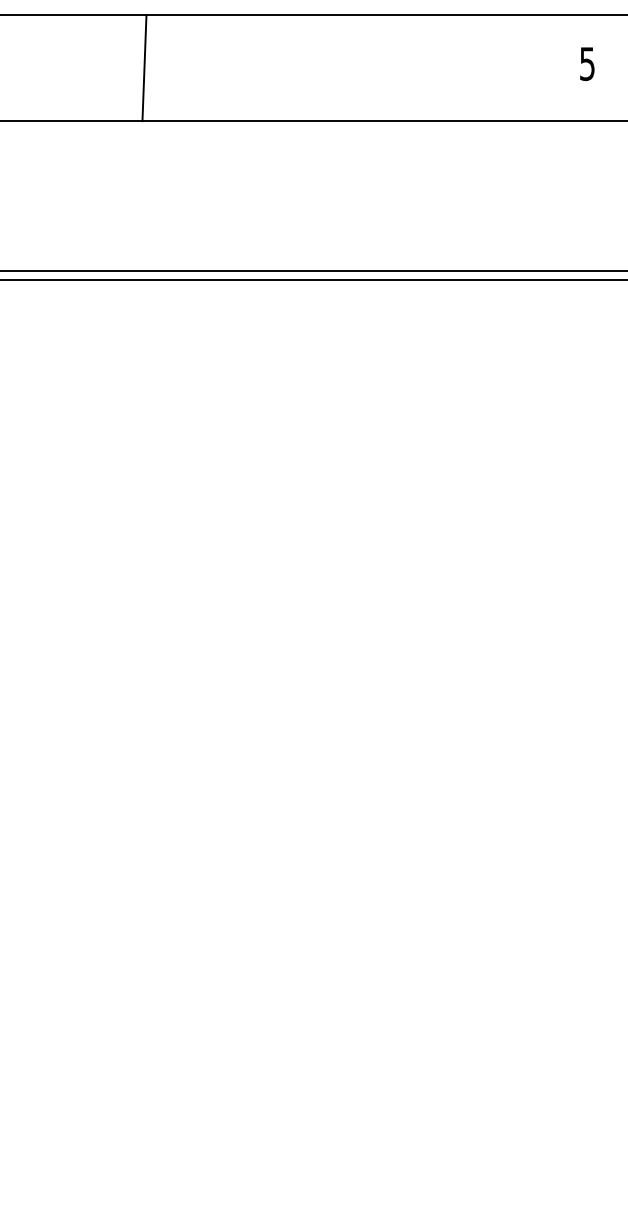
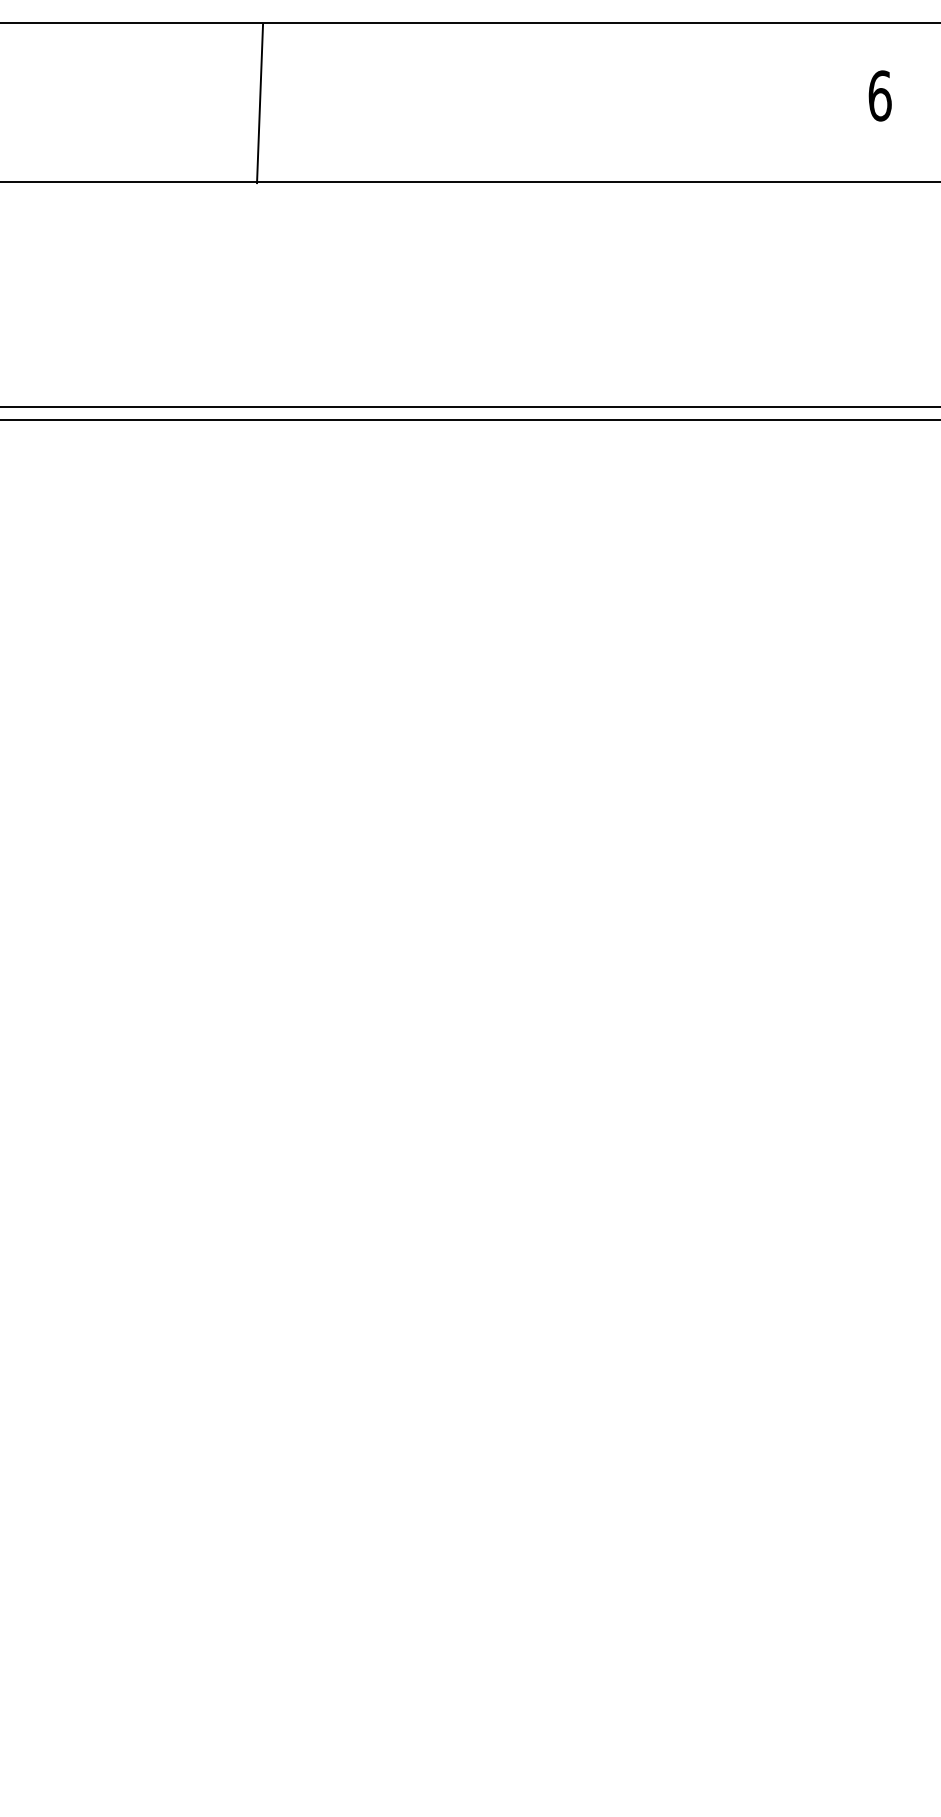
text: (587, 63) -> (880, 95), 5 -> 6
line: (144, 68) -> (260, 104), moved

